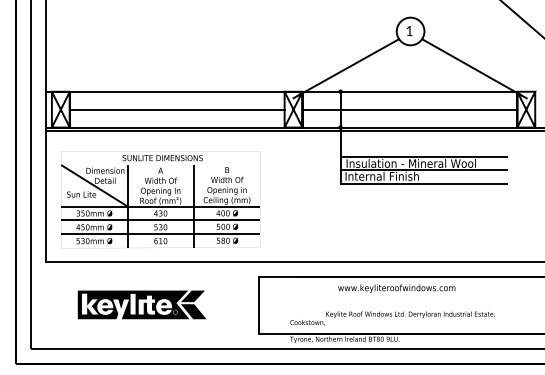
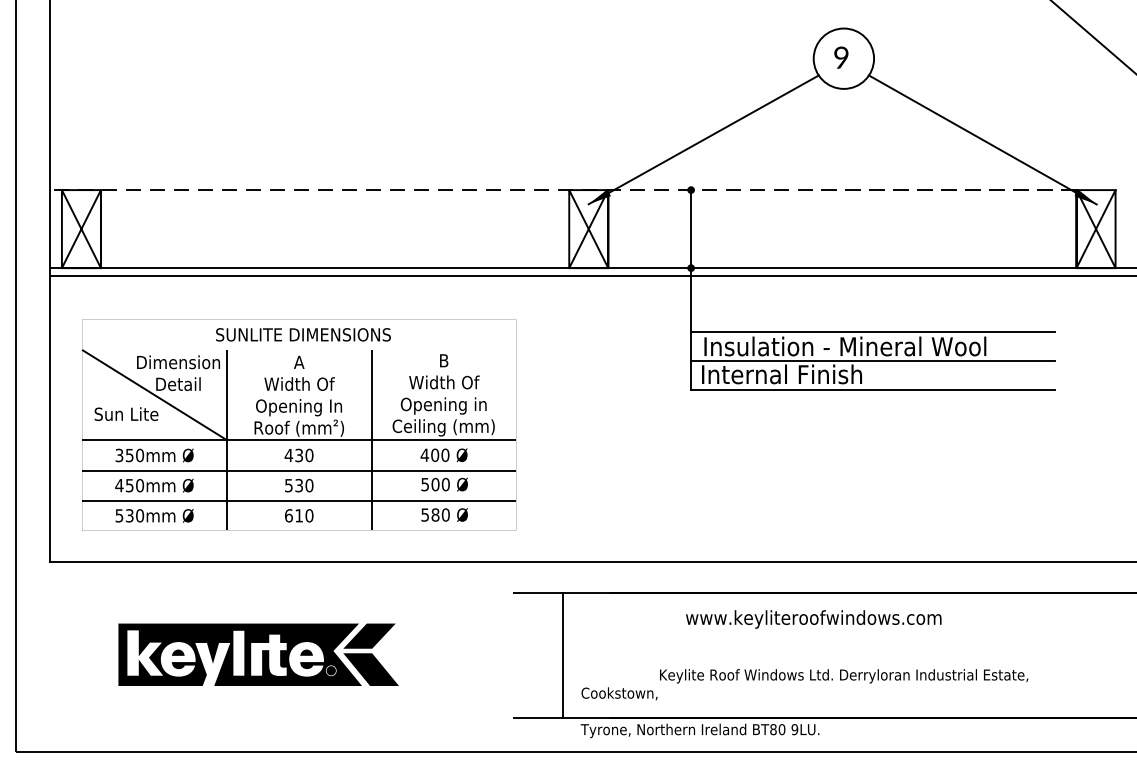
text: (409, 30) -> (841, 56), 1 -> 9
line: (281, 91) -> (562, 189), solid -> dashed
line: (176, 109) -> (333, 228), removed
line: (409, 109) -> (841, 228), removed
line: (258, 305) -> (562, 656), moved

